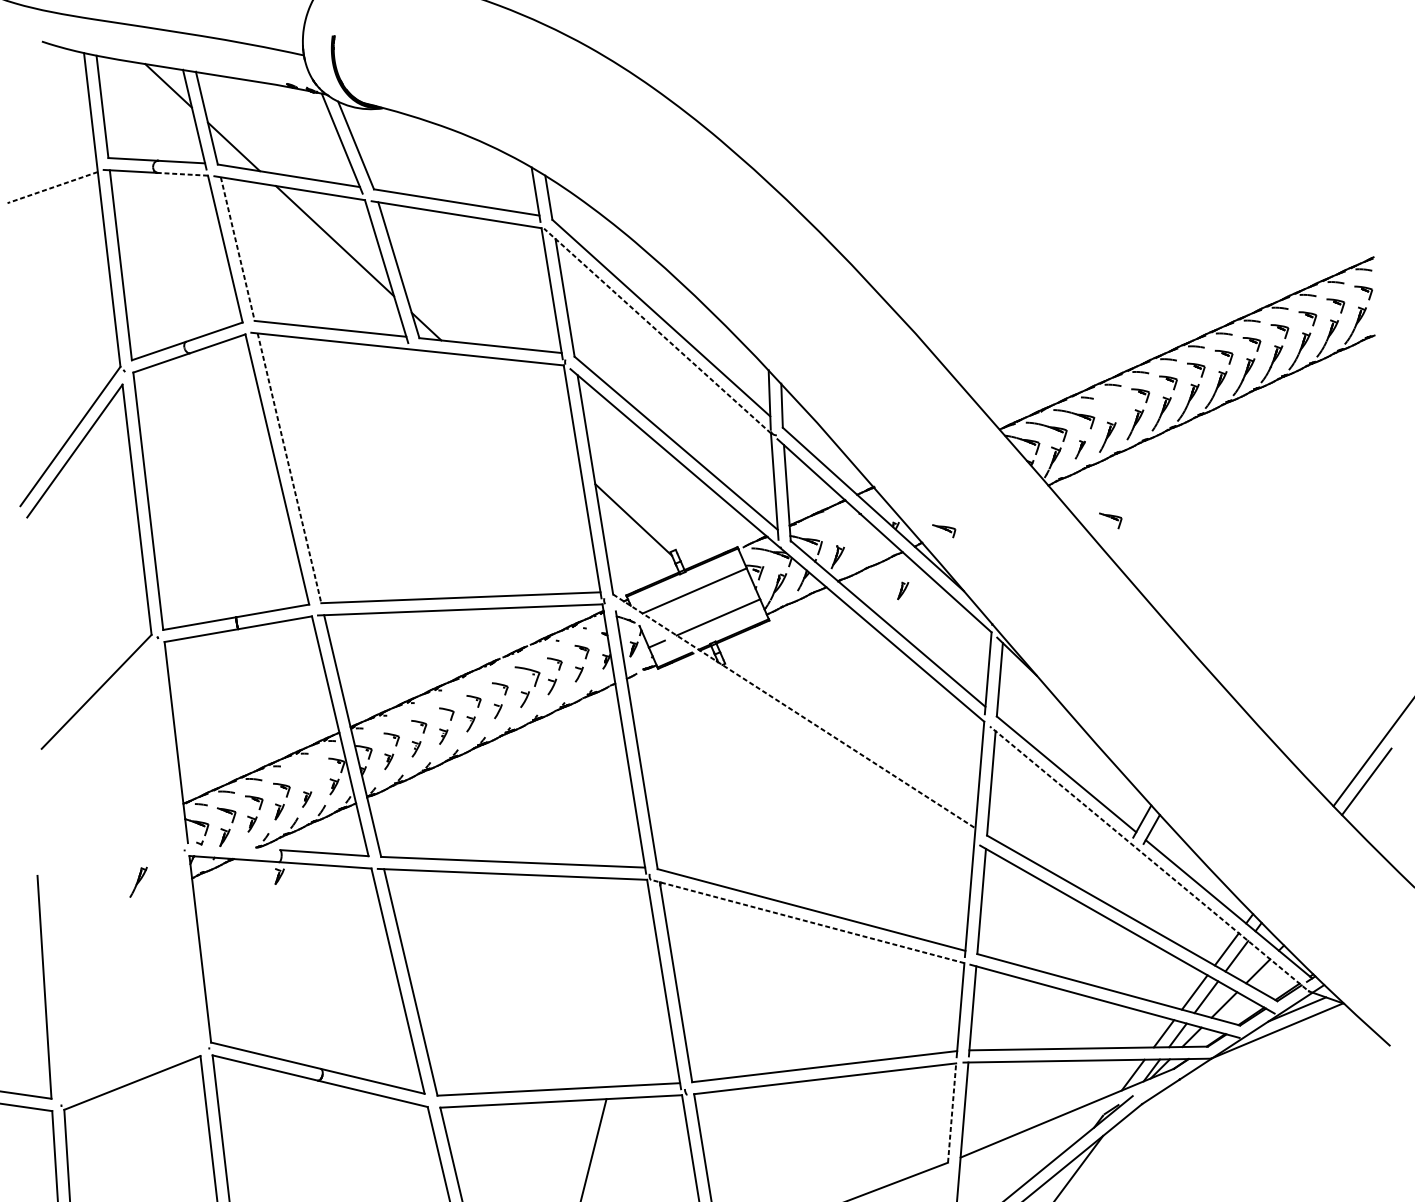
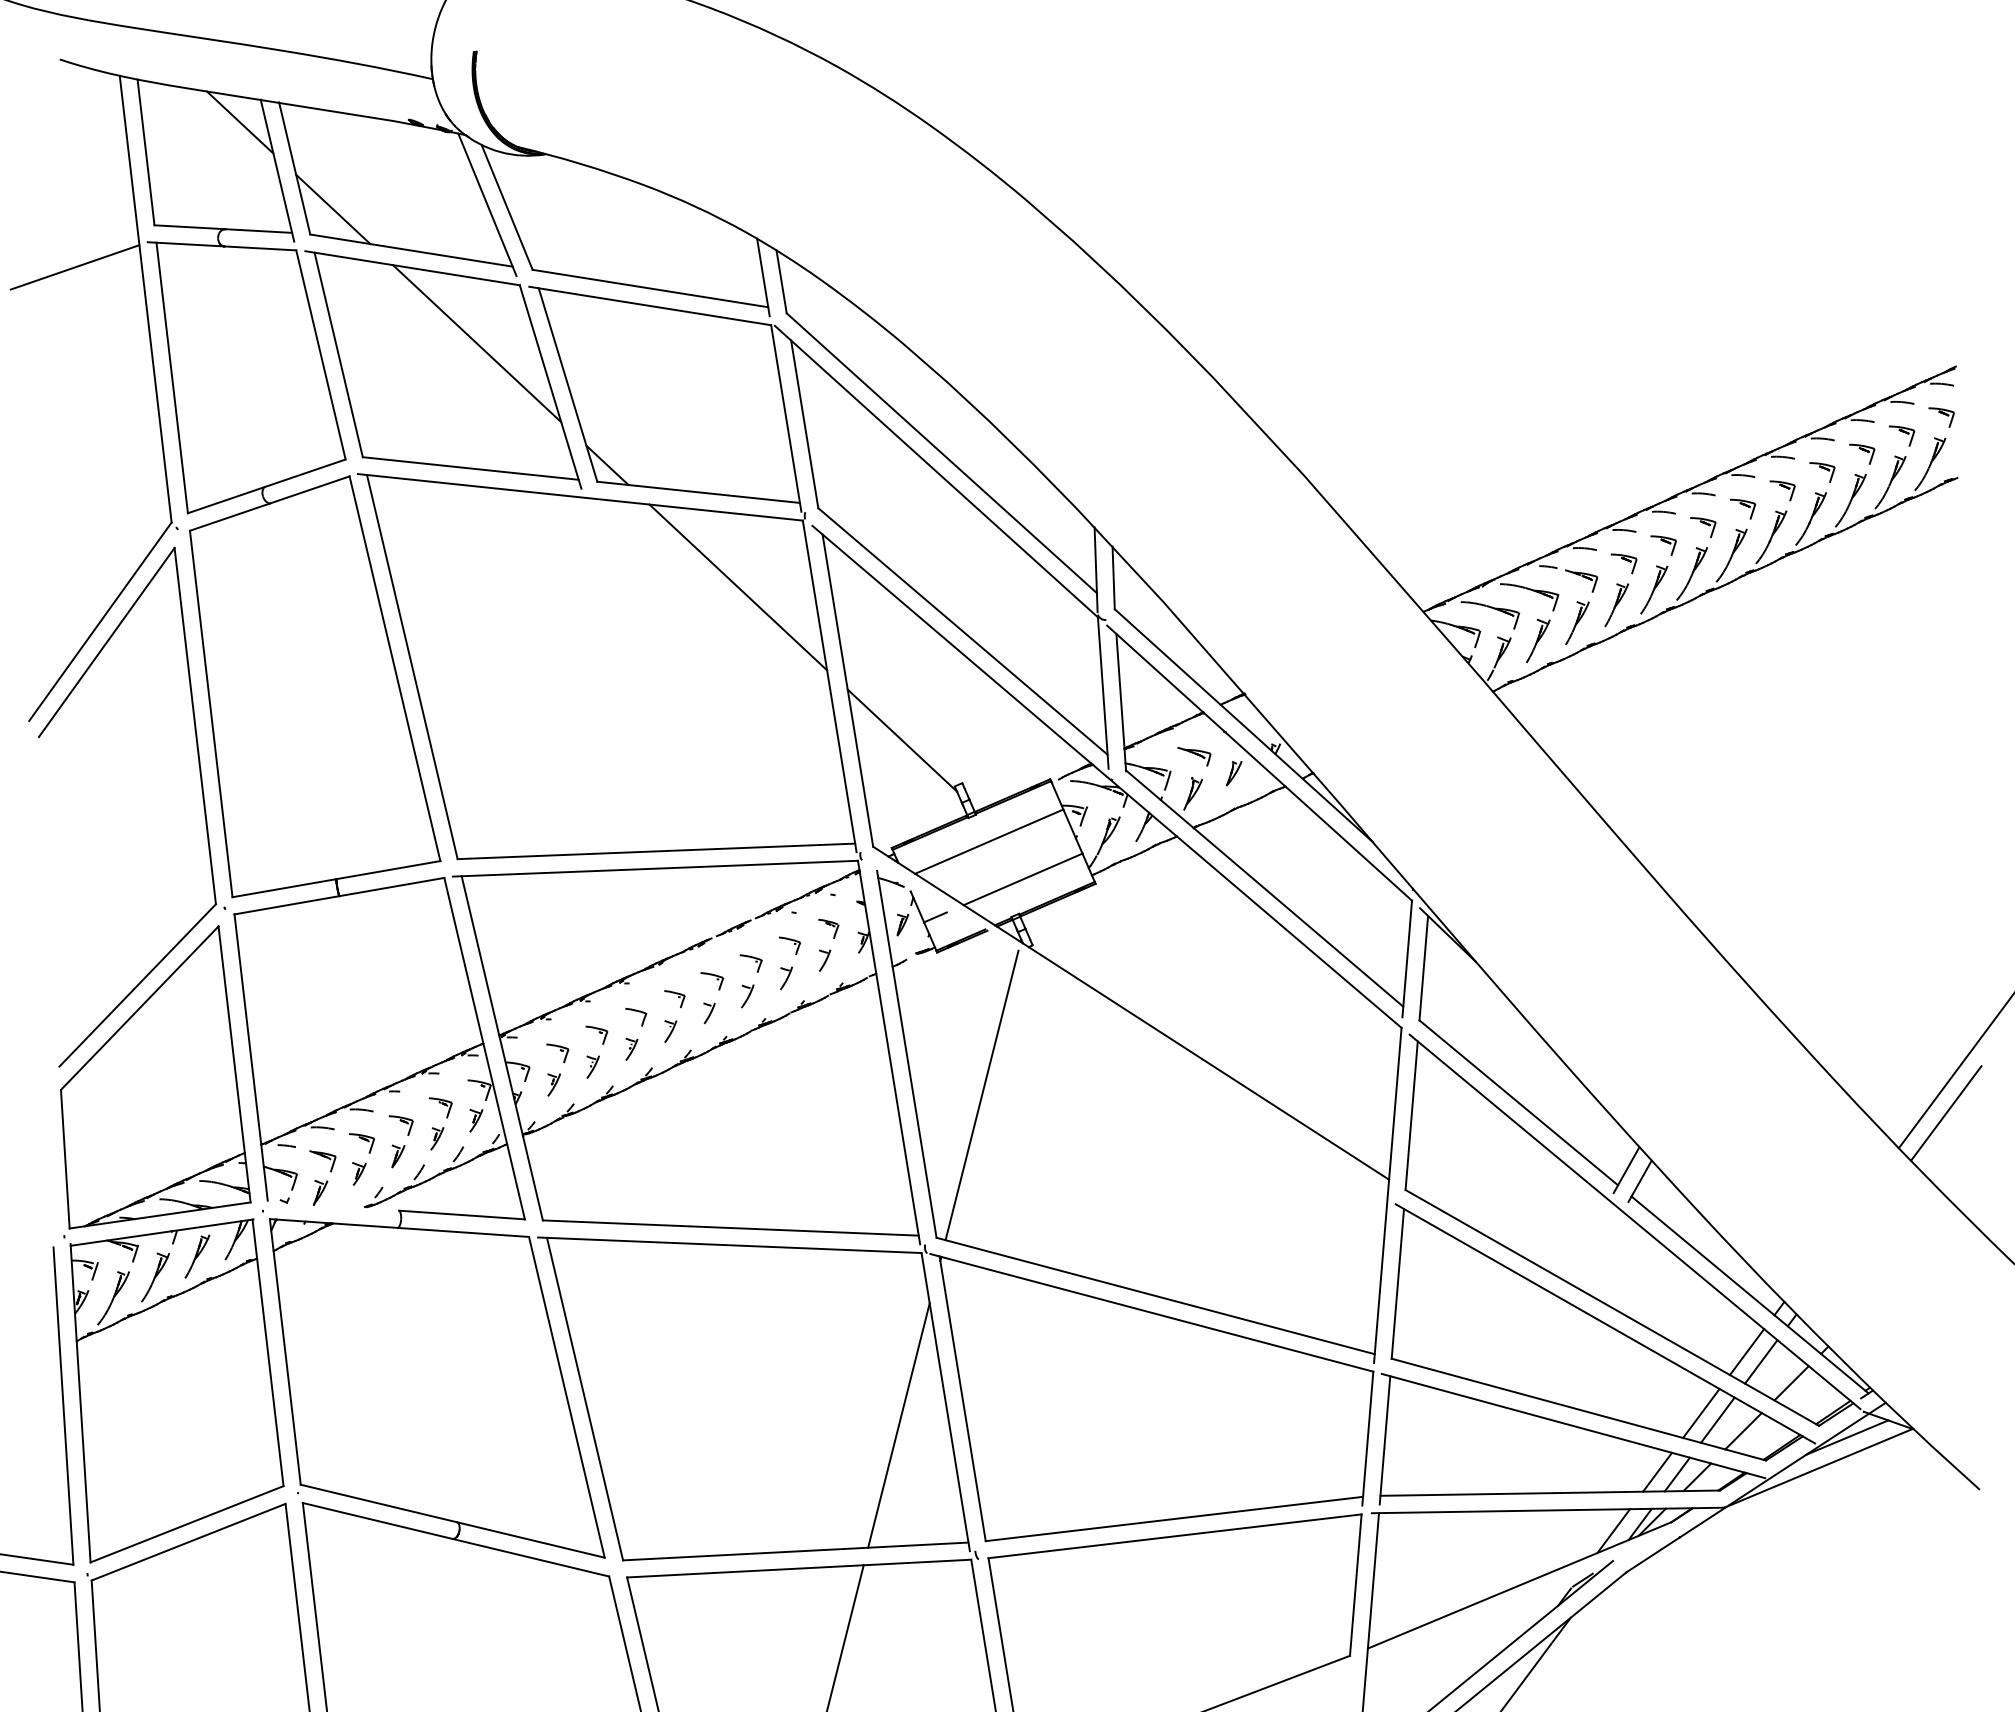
line: (182, 174) -> (260, 248), dashed -> solid
line: (52, 187) -> (74, 267), dashed -> solid
line: (237, 249) -> (338, 355), dashed -> solid
line: (657, 330) -> (936, 471), dashed -> solid
line: (518, 412) -> (738, 587), added
part: (1080, 449) -> (1538, 640), size x1.67
line: (289, 468) -> (412, 667), dashed -> solid
part: (1110, 520) -> (1581, 580), moved
part: (944, 531) -> (1194, 756), moved
part: (902, 590) -> (1233, 773), moved
part: (527, 676) -> (750, 963), size x0.62
line: (794, 711) -> (1131, 1013), dashed -> solid
line: (689, 769) -> (981, 1095), added
part: (309, 777) -> (440, 1107), added
line: (1148, 857) -> (1635, 1221), dashed -> solid
part: (121, 873) -> (172, 1244), added
part: (279, 876) -> (398, 1248), removed
line: (808, 921) -> (1151, 1312), dashed -> solid
line: (630, 1000) -> (898, 1425), added
line: (951, 1113) -> (1355, 1585), dashed -> solid

